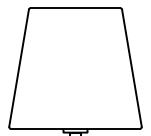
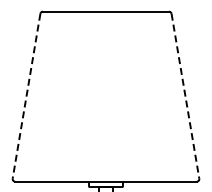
line: (19, 68) -> (26, 96), solid -> dashed
line: (131, 68) -> (185, 96), solid -> dashed

